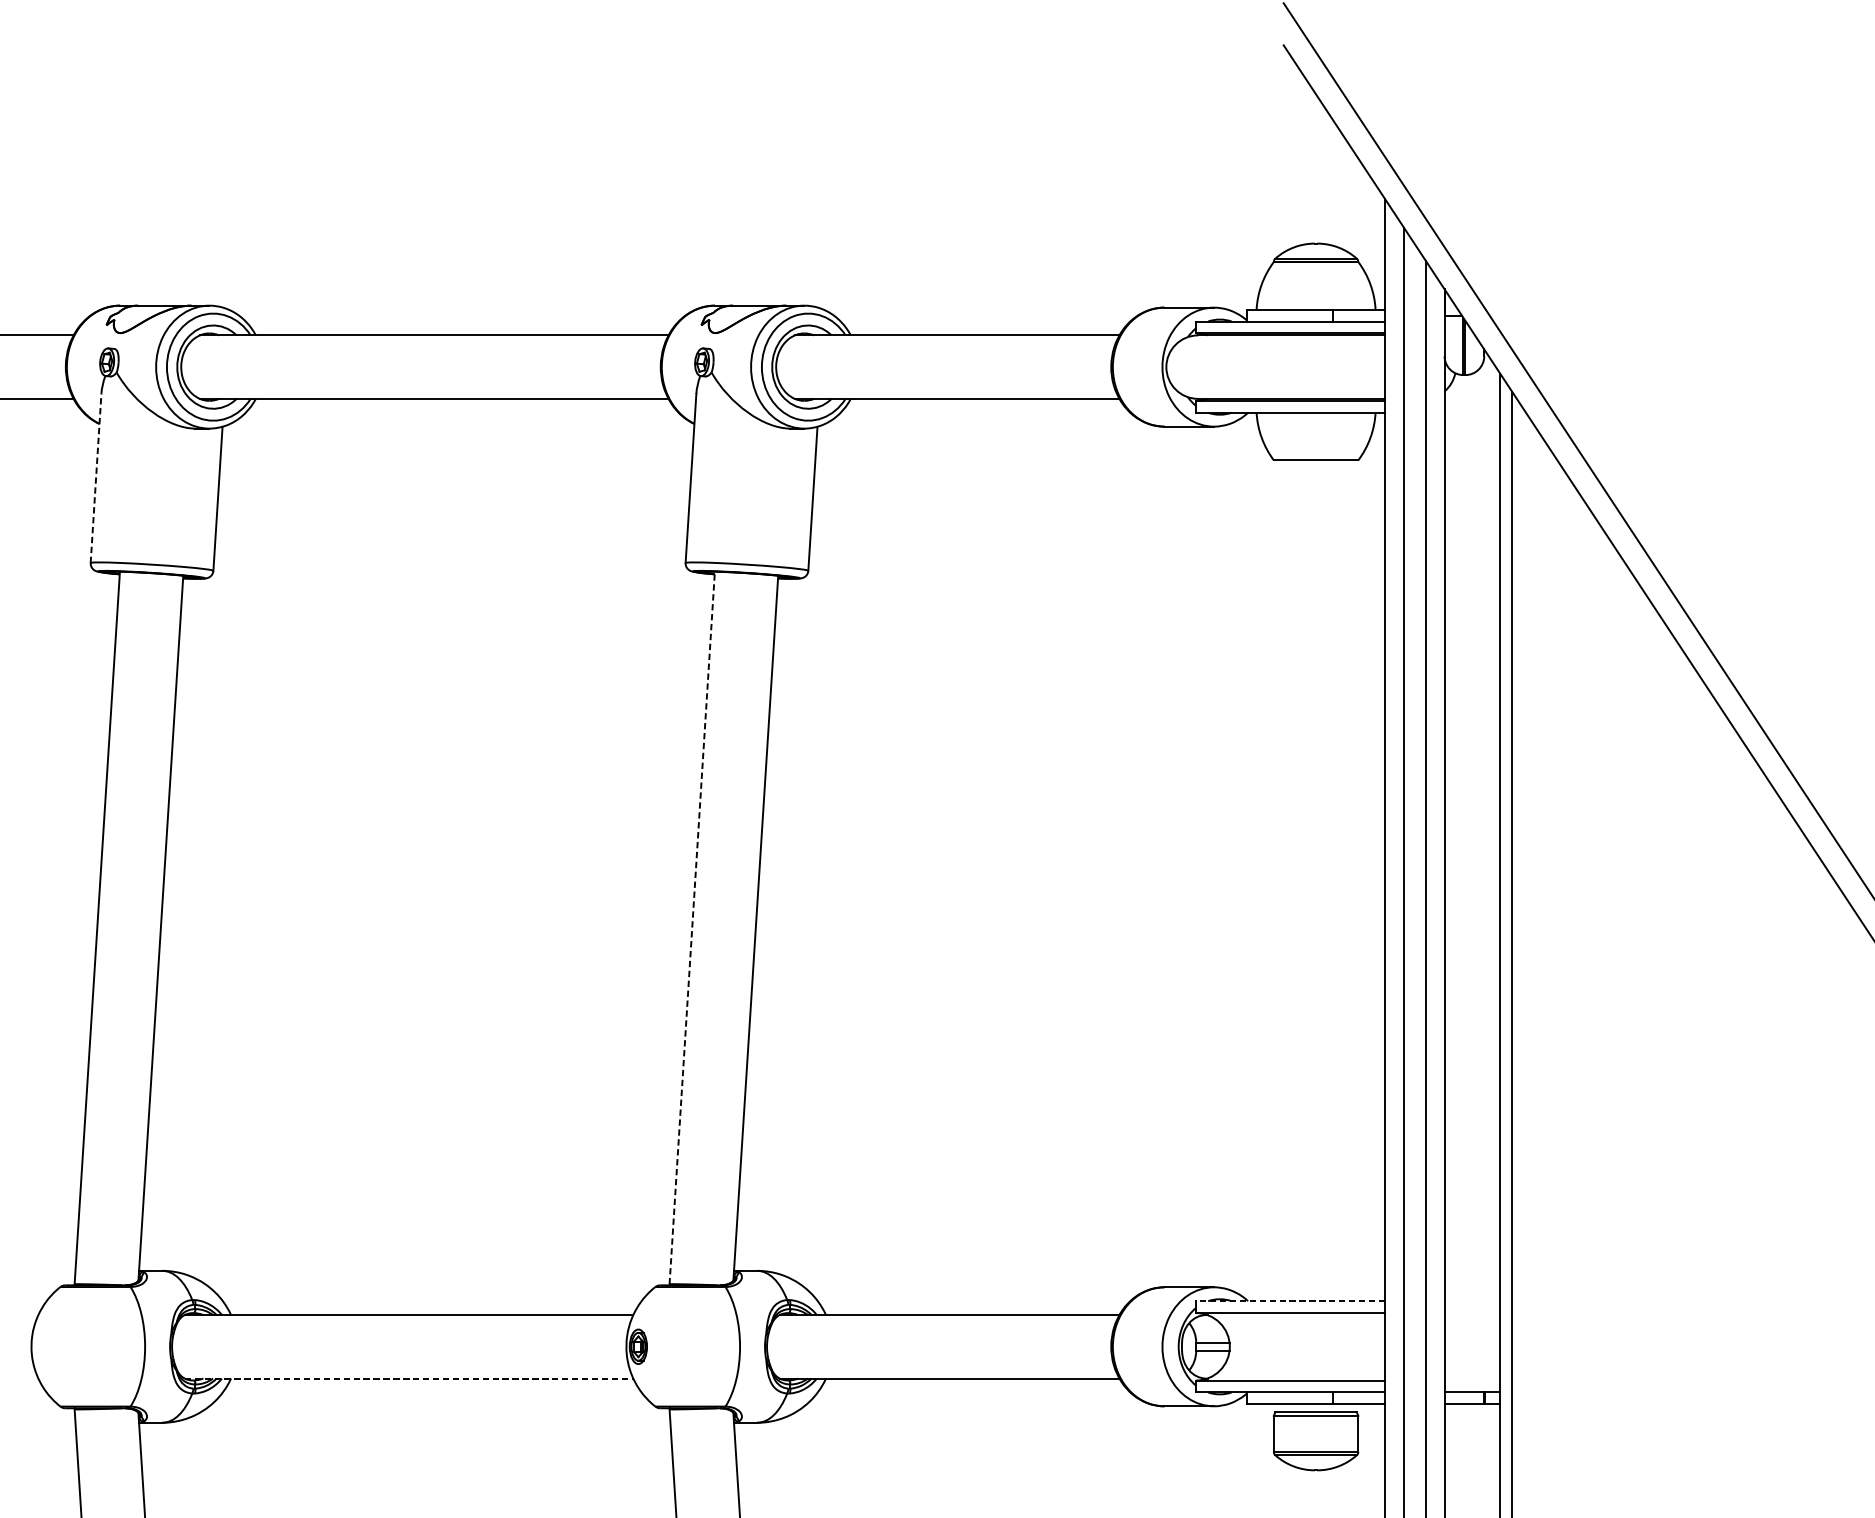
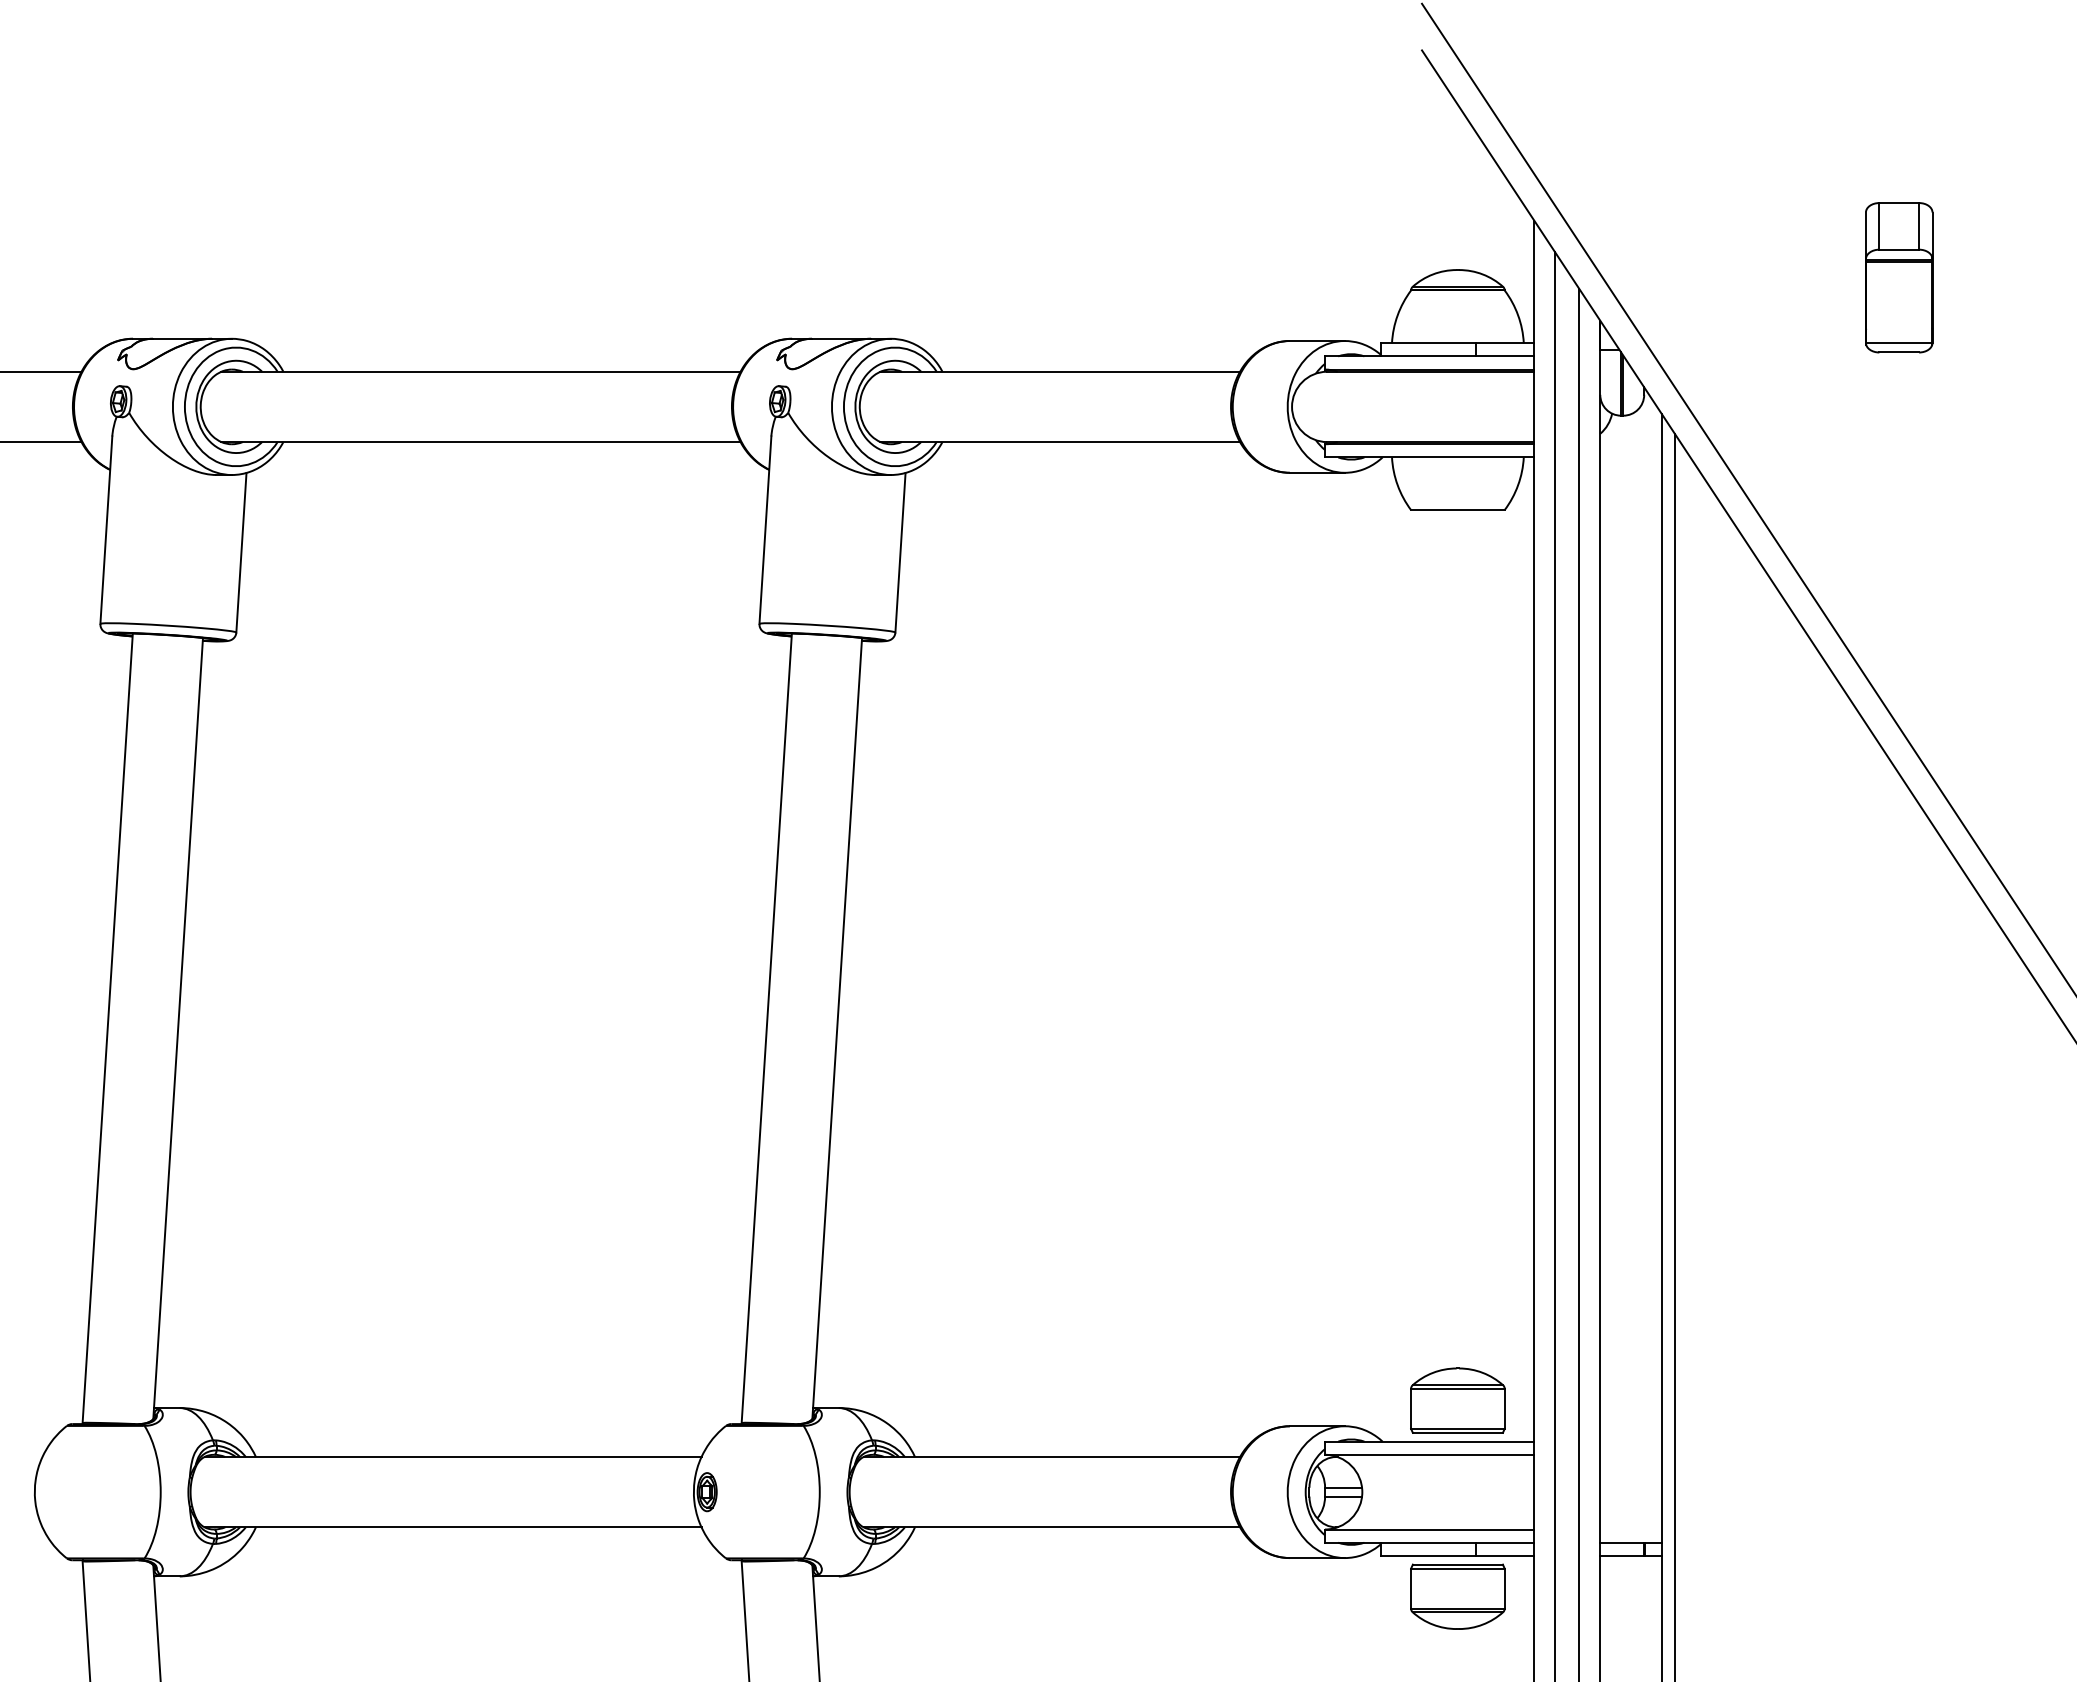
part: (1714, 250) -> (1899, 277), added
line: (96, 478) -> (106, 530), dashed -> solid
line: (691, 928) -> (766, 1028), dashed -> solid
part: (1315, 1264) -> (1457, 1400), added
line: (1290, 1301) -> (1429, 1441), dashed -> solid
line: (409, 1378) -> (453, 1527), dashed -> solid

